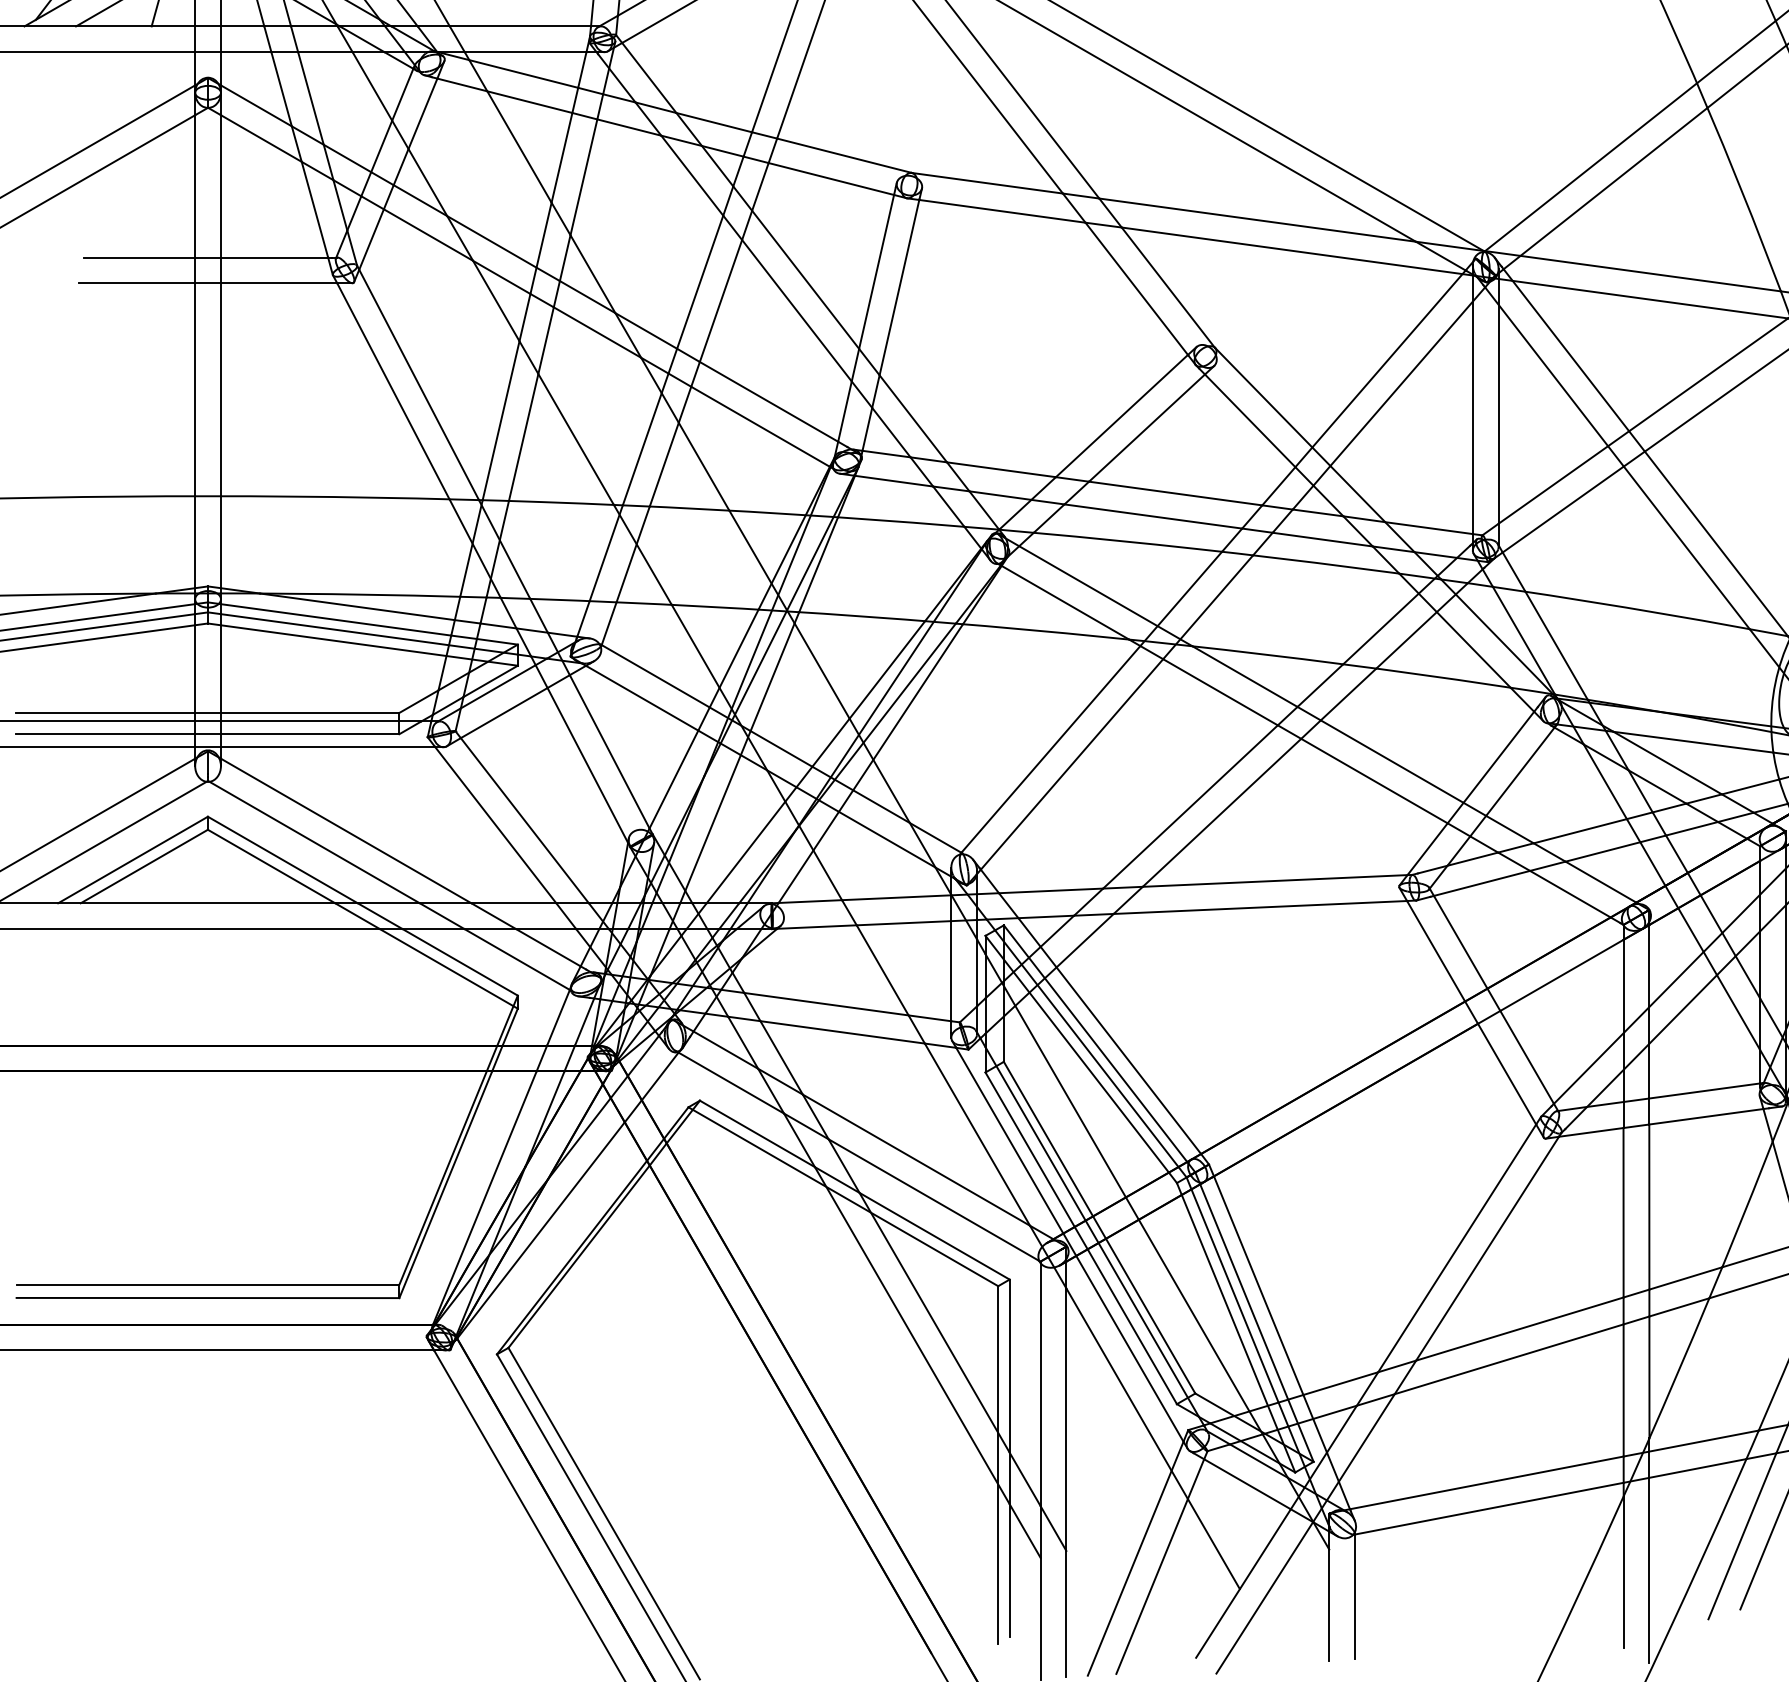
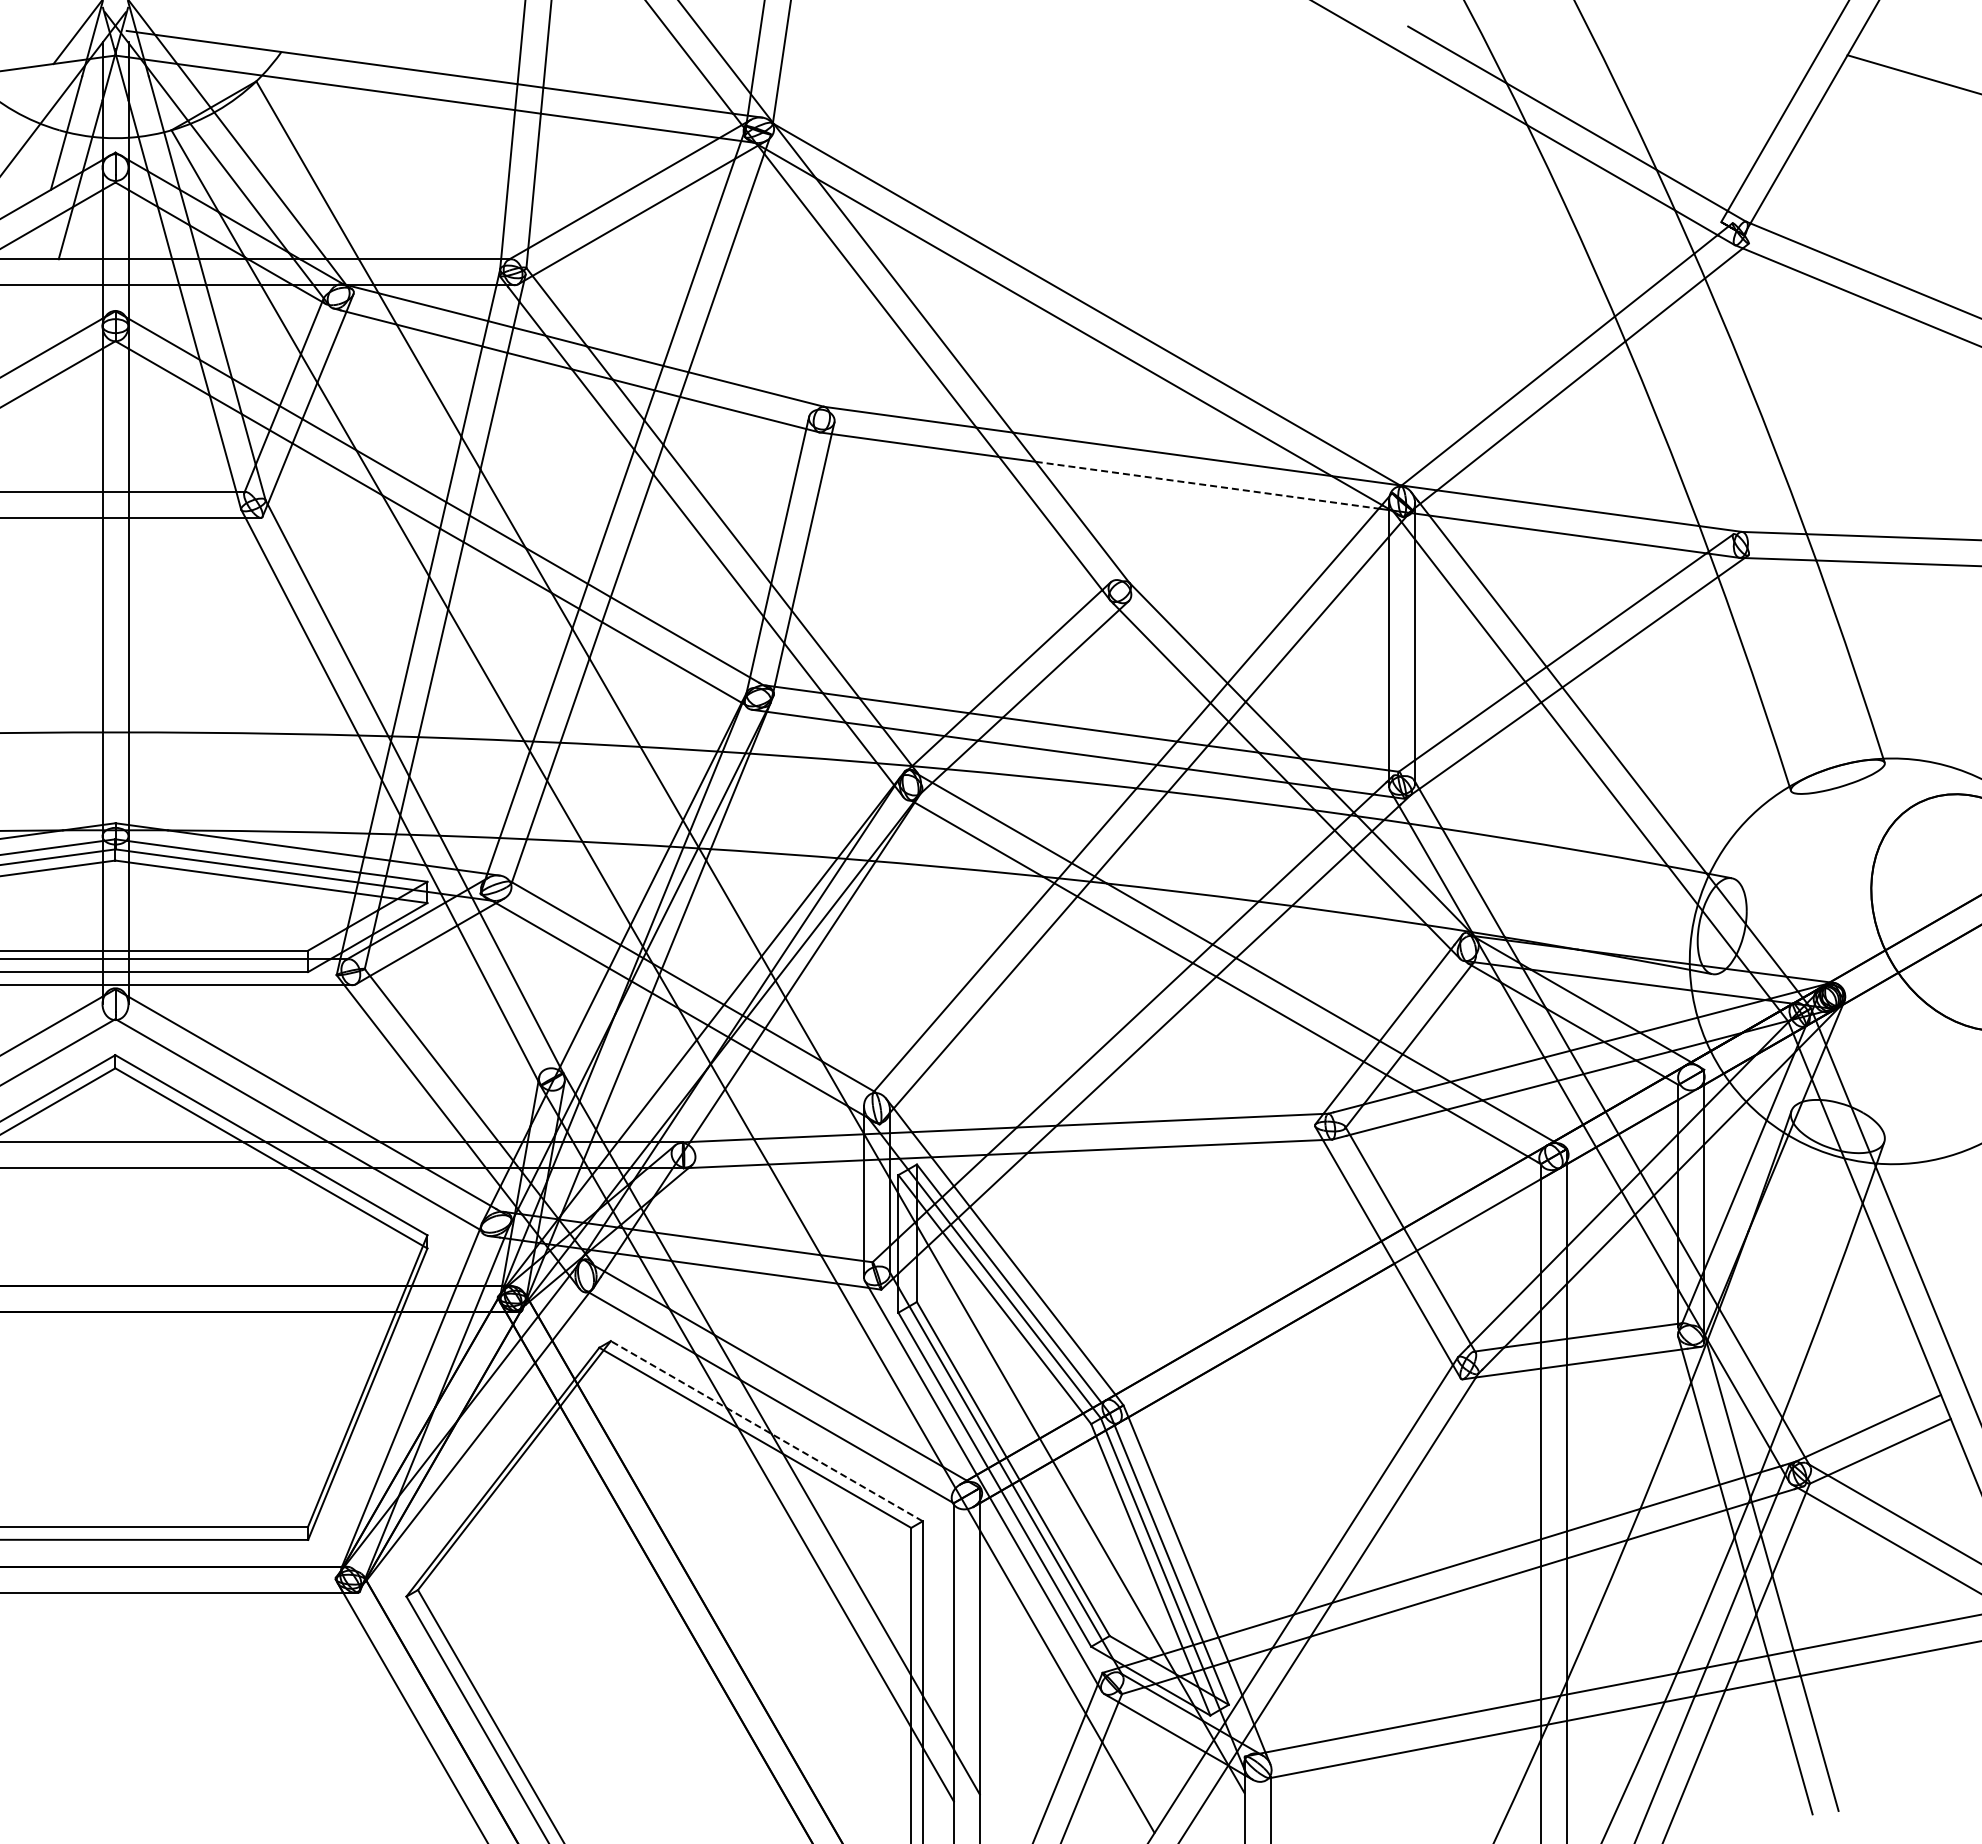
line: (1292, 251) -> (1207, 485), solid -> dashed
line: (854, 1189) -> (766, 1430), solid -> dashed

